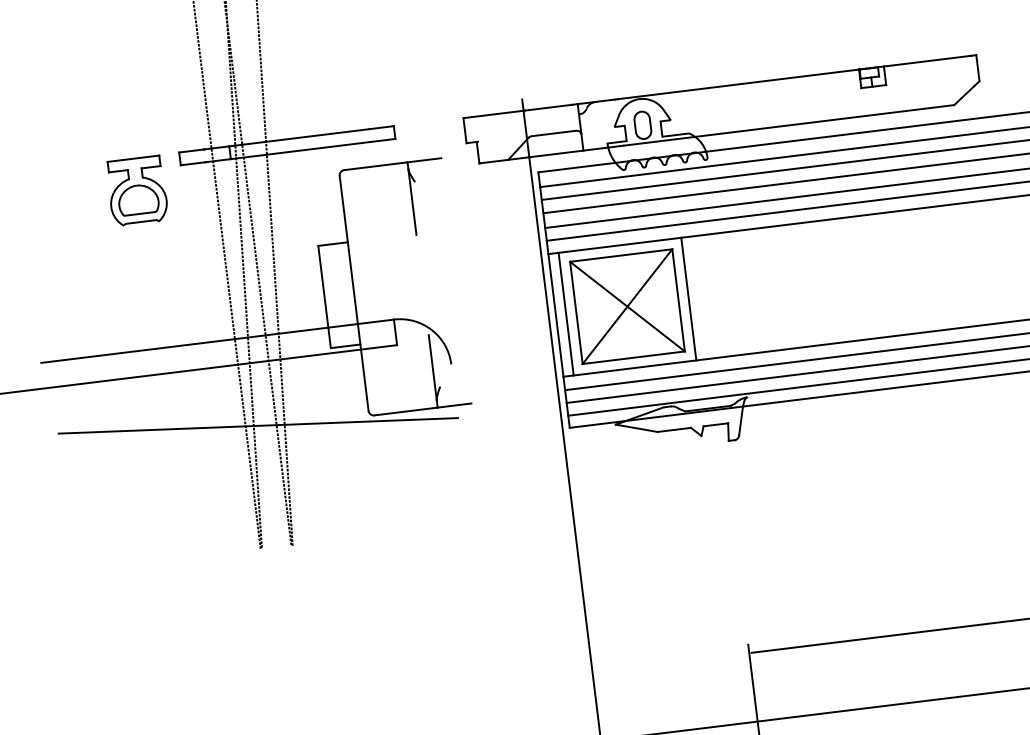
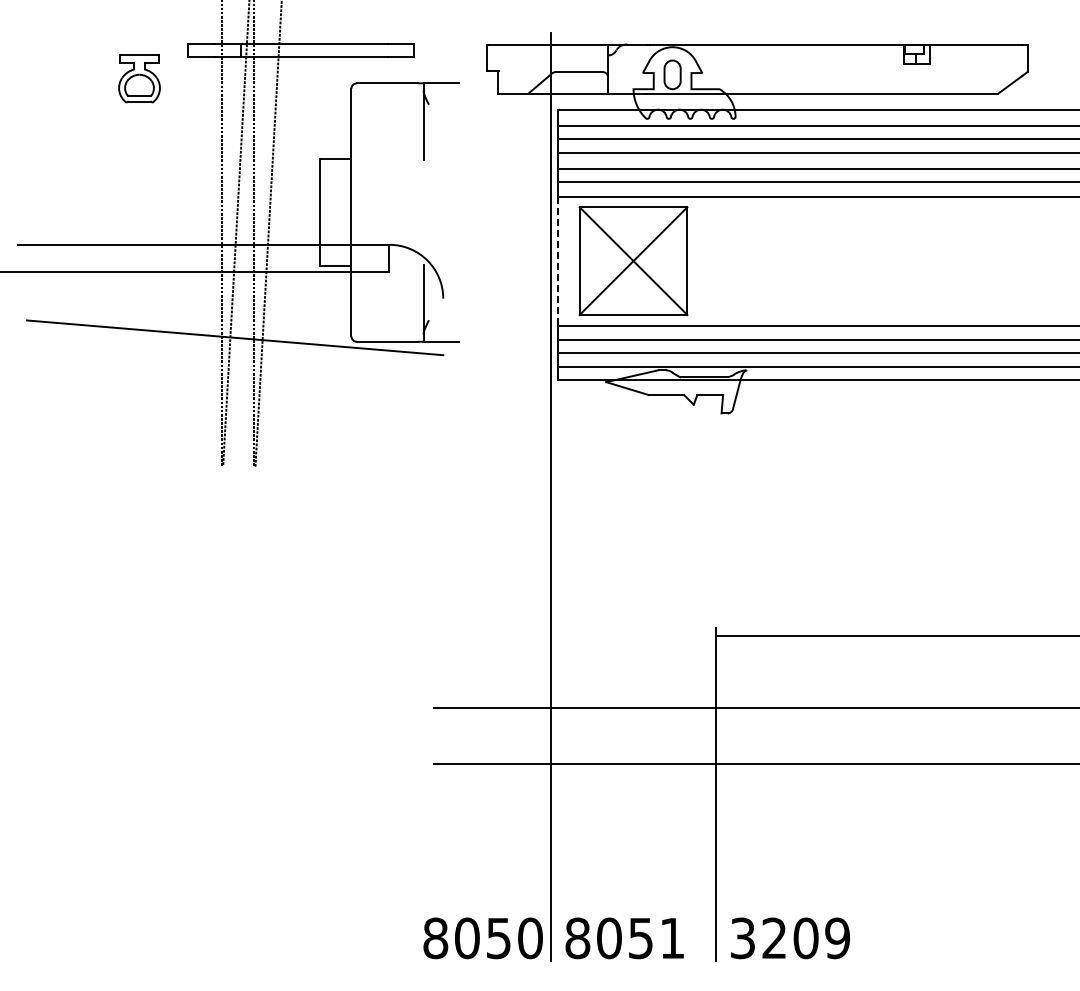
part: (137, 190) -> (139, 78), size x0.7
line: (689, 298) -> (698, 260), removed
line: (565, 313) -> (568, 260), removed
line: (556, 315) -> (558, 261), solid -> dashed

